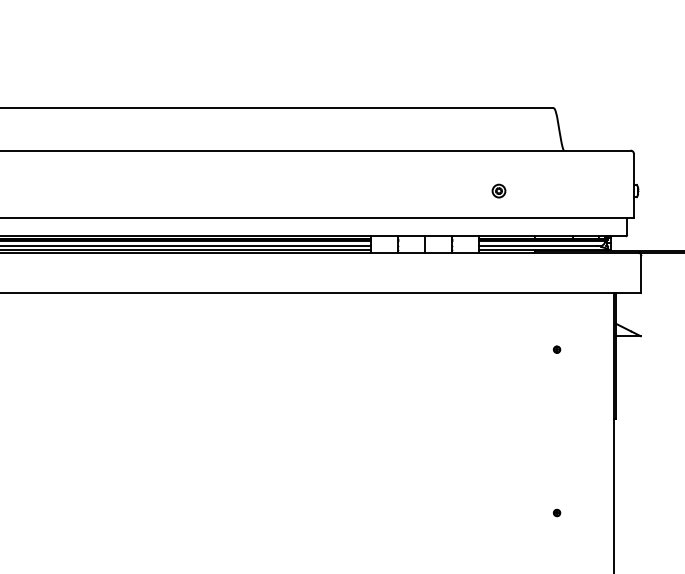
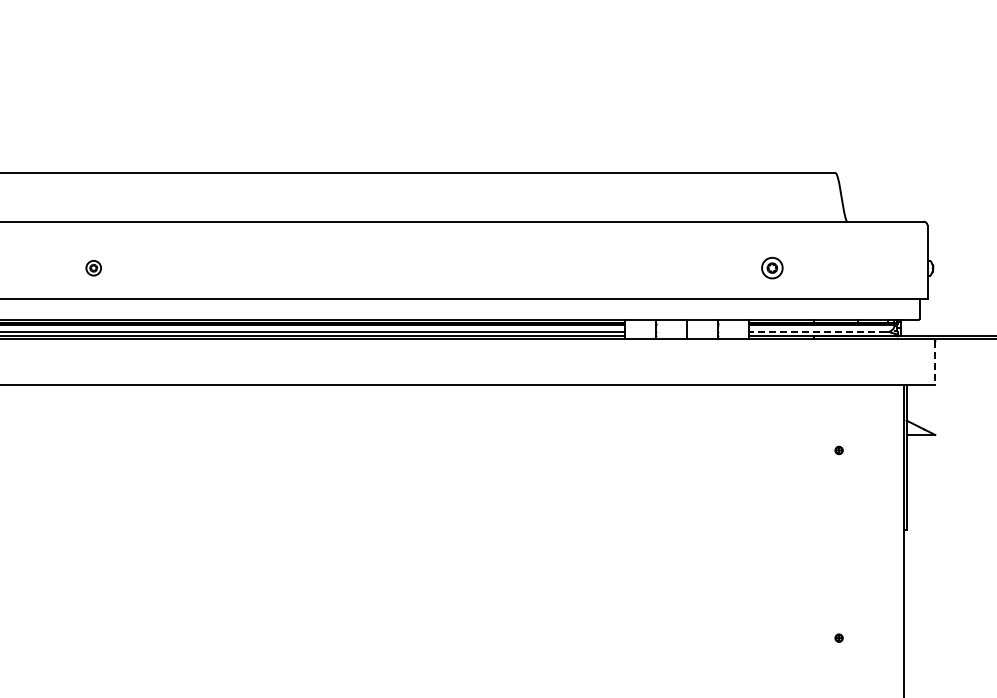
part: (499, 191) -> (772, 268), size x1.4
line: (537, 246) -> (816, 331), solid -> dashed
line: (640, 274) -> (935, 363), solid -> dashed

